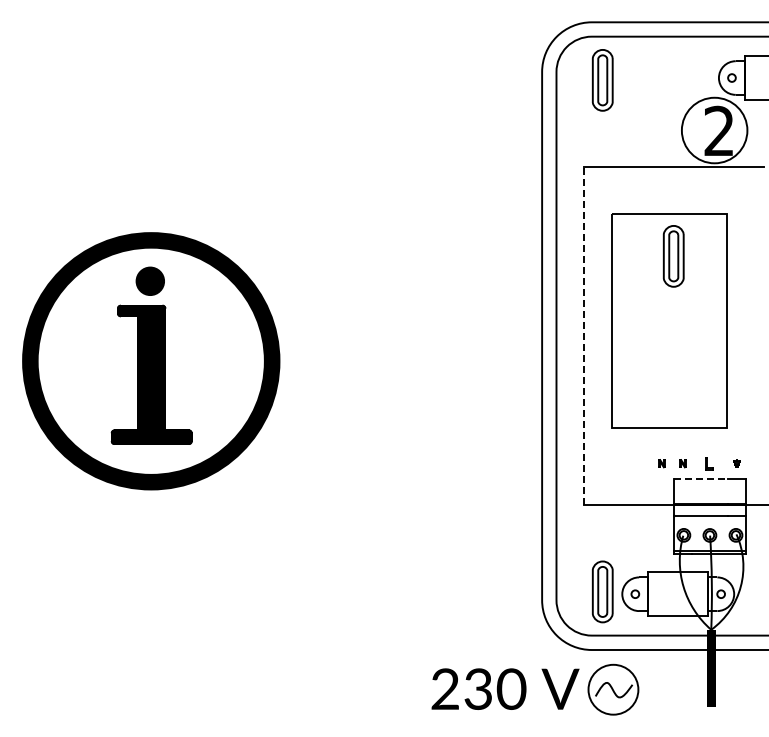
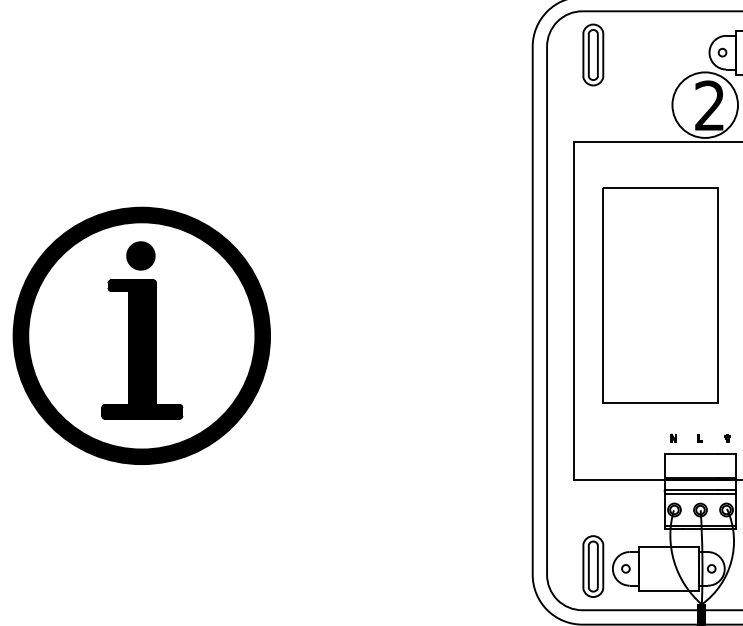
part: (673, 256) -> (664, 231), removed
line: (583, 336) -> (574, 311), dashed -> solid
part: (661, 463) -> (652, 438), removed
part: (708, 463) -> (699, 438), size x0.62
line: (700, 479) -> (691, 454), dashed -> solid
line: (709, 519) -> (700, 494), added

